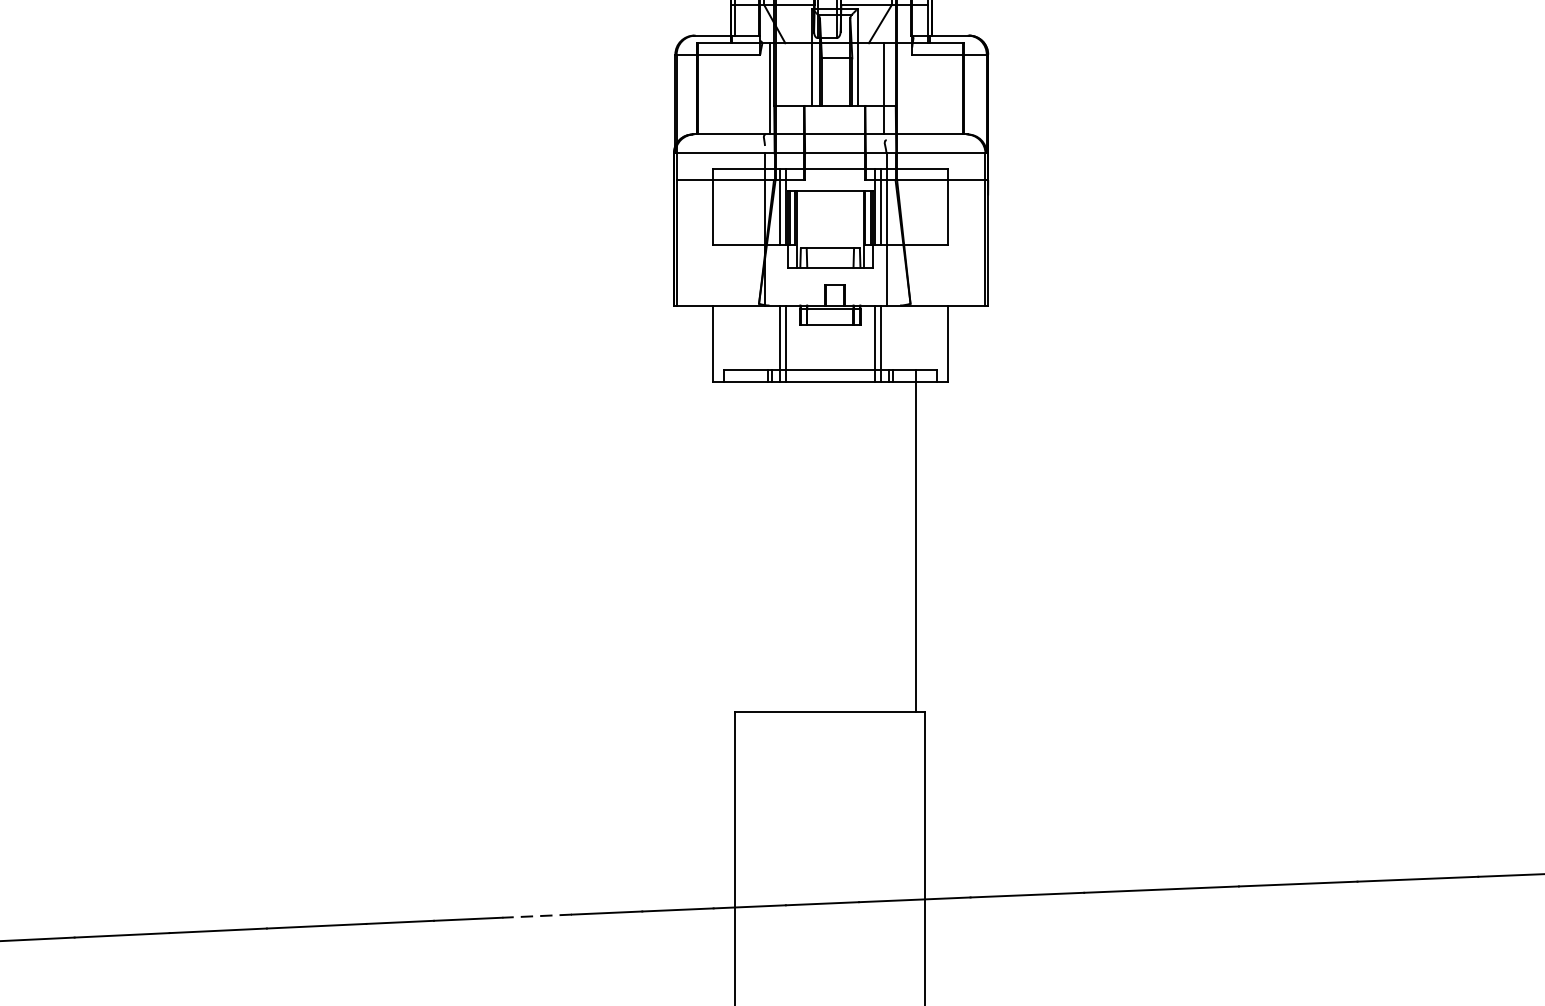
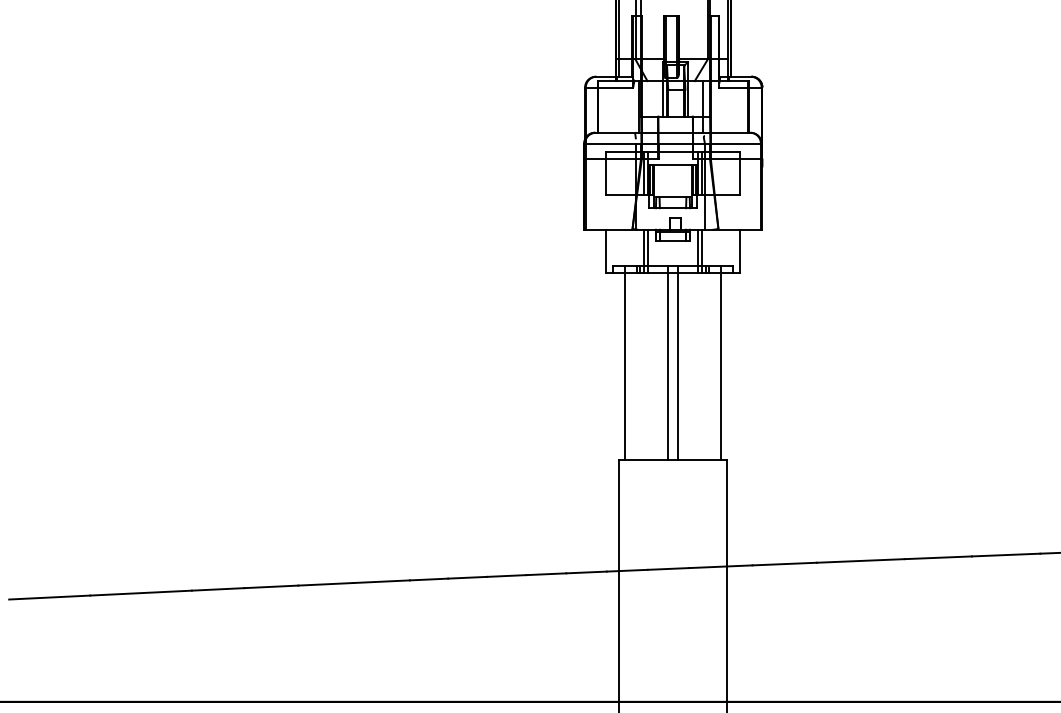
line: (744, 541) -> (624, 363), added
line: (820, 541) -> (667, 363), added
line: (840, 541) -> (678, 363), added
line: (536, 917) -> (506, 576), dashed -> solid

